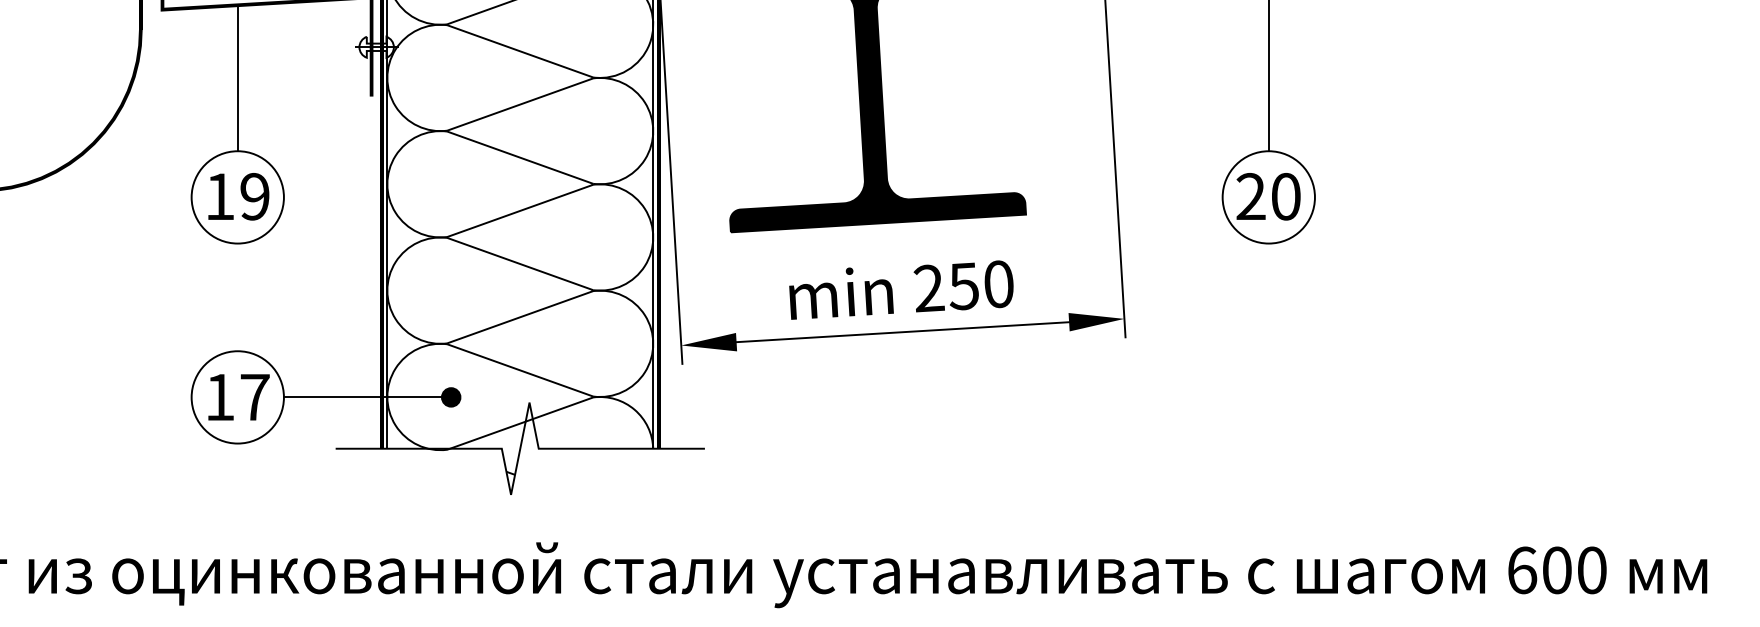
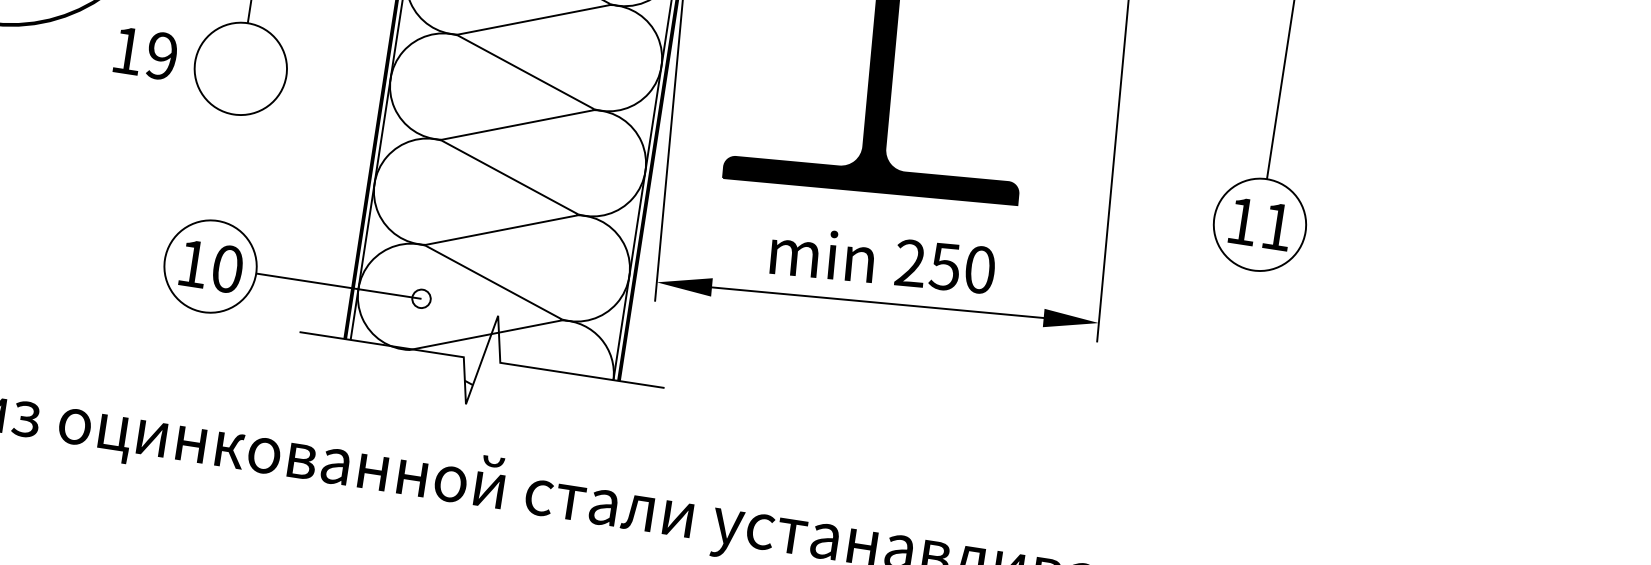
text: (238, 196) -> (145, 53), moved
text: (1268, 196) -> (1259, 223), 20 -> 11
text: (254, 397) -> (227, 269), 17 -> 10
fill: (450, 397) -> (420, 298), removed

